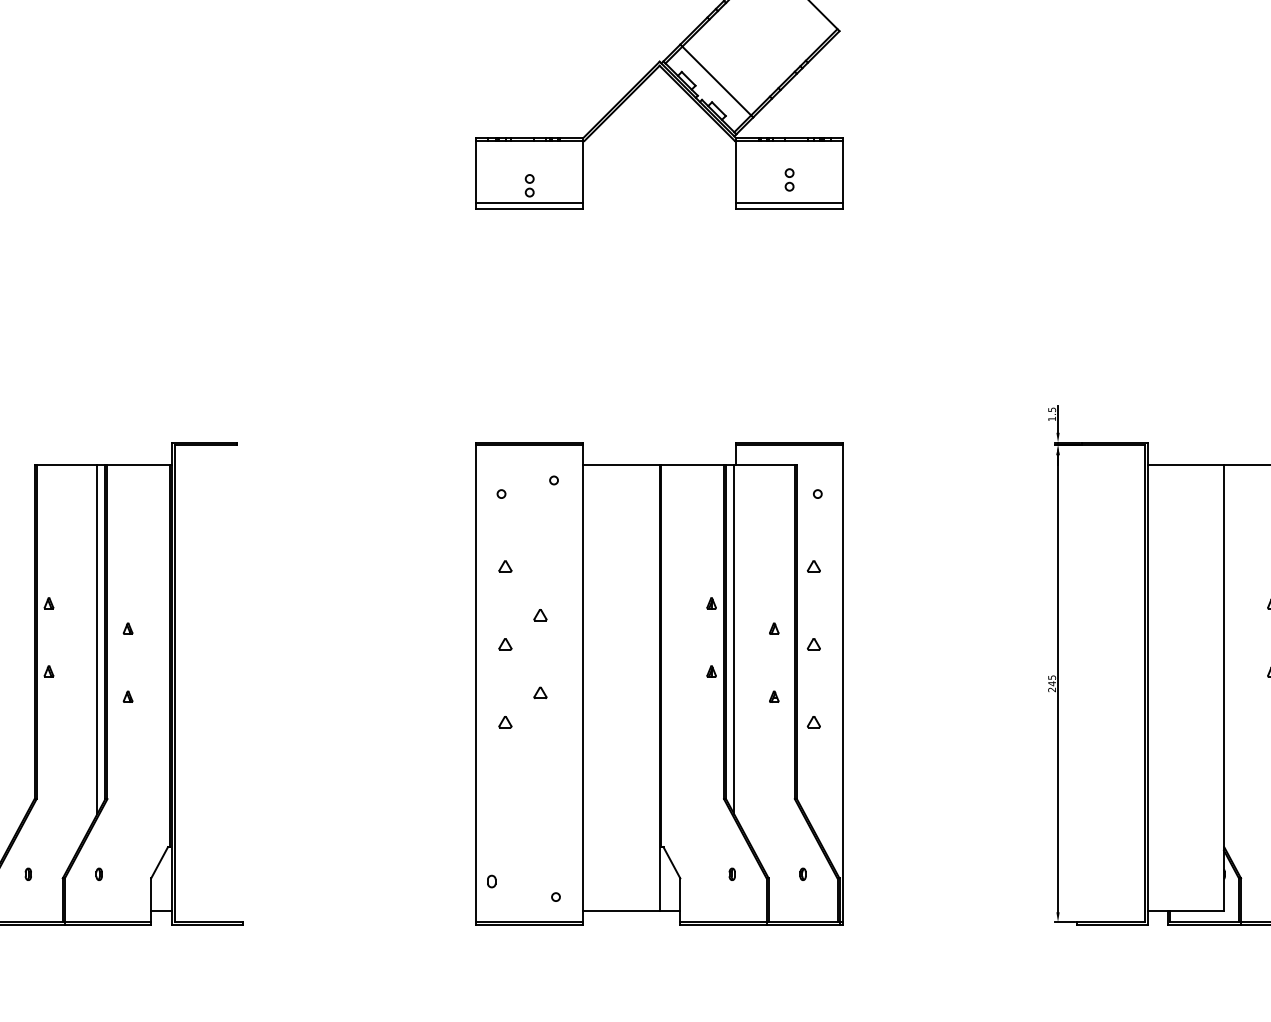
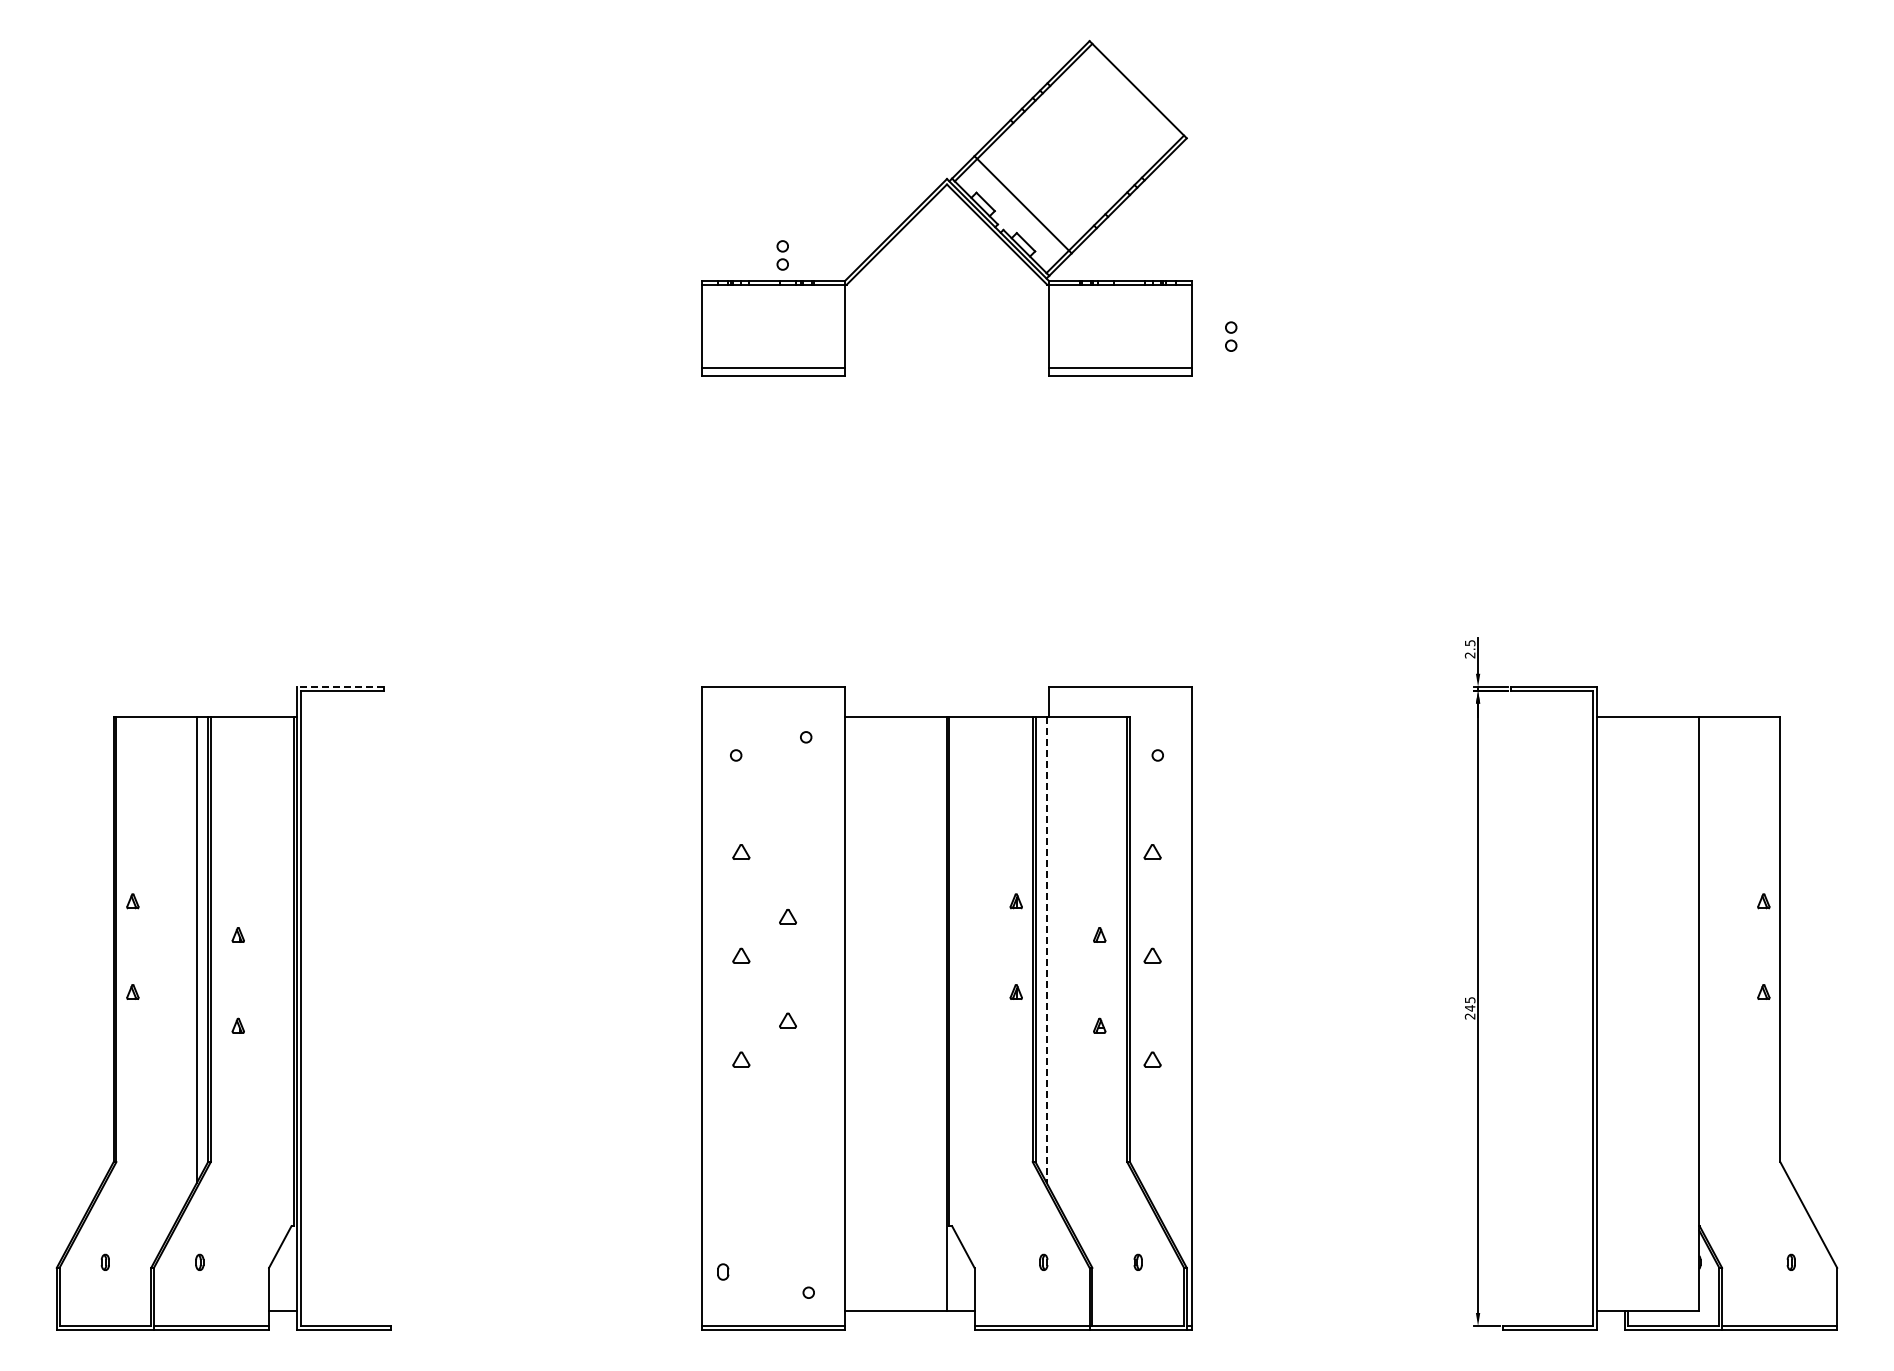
part: (789, 179) -> (1231, 336), moved
part: (529, 185) -> (782, 255), moved
text: (1051, 419) -> (1469, 655), 1.5 -> 2.5
line: (203, 442) -> (339, 686), solid -> dashed
line: (529, 445) -> (773, 690), removed
line: (789, 445) -> (1119, 690), removed
line: (734, 639) -> (1046, 949), solid -> dashed

